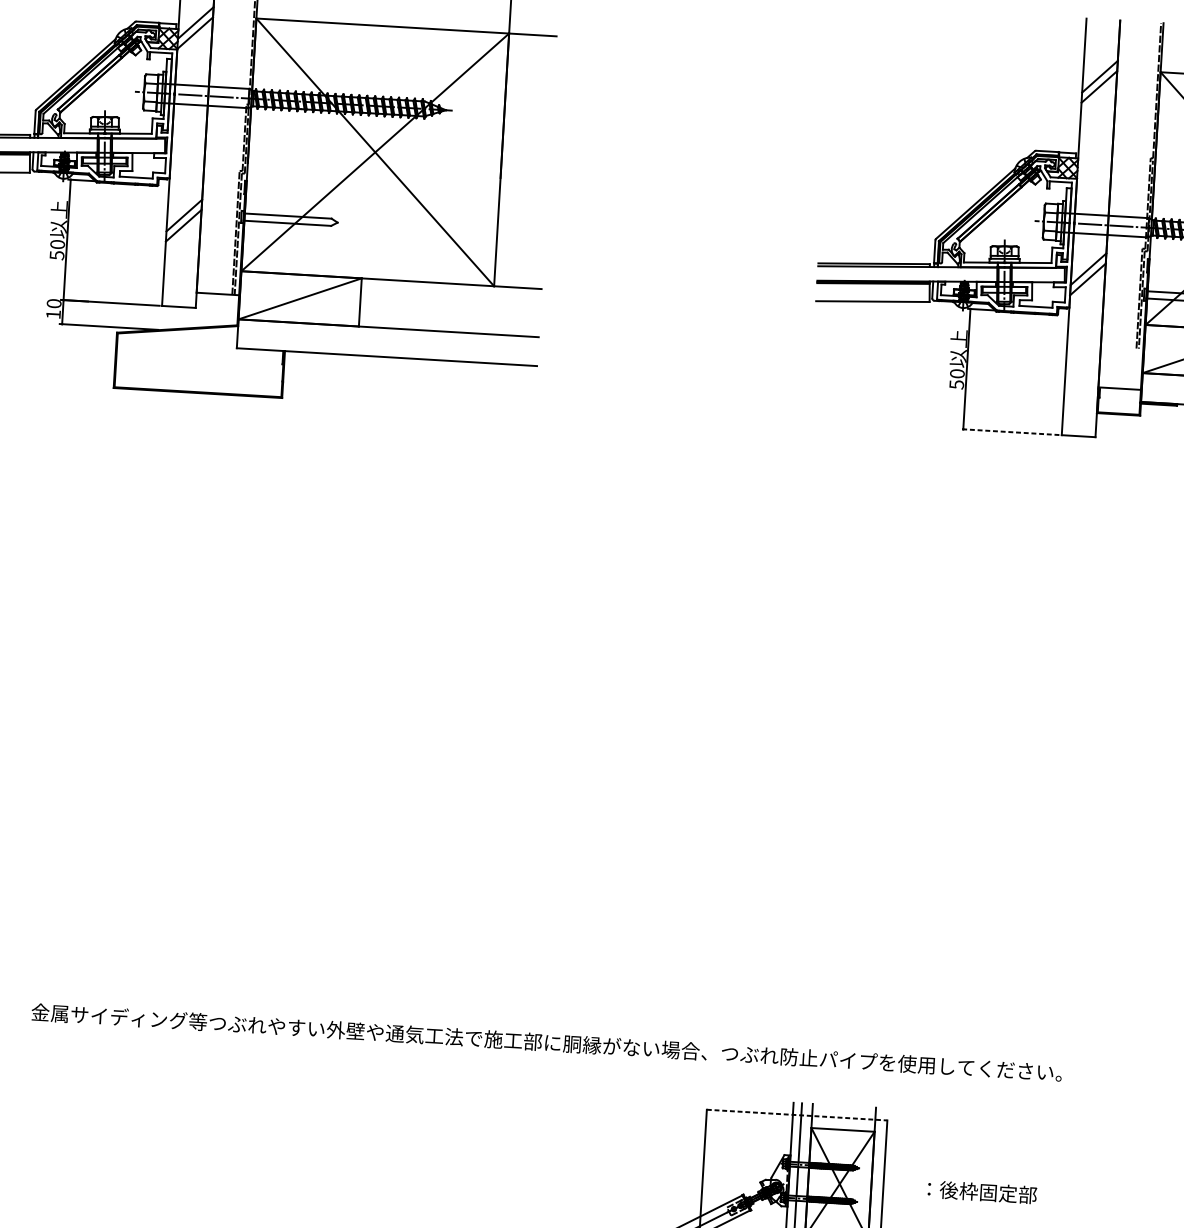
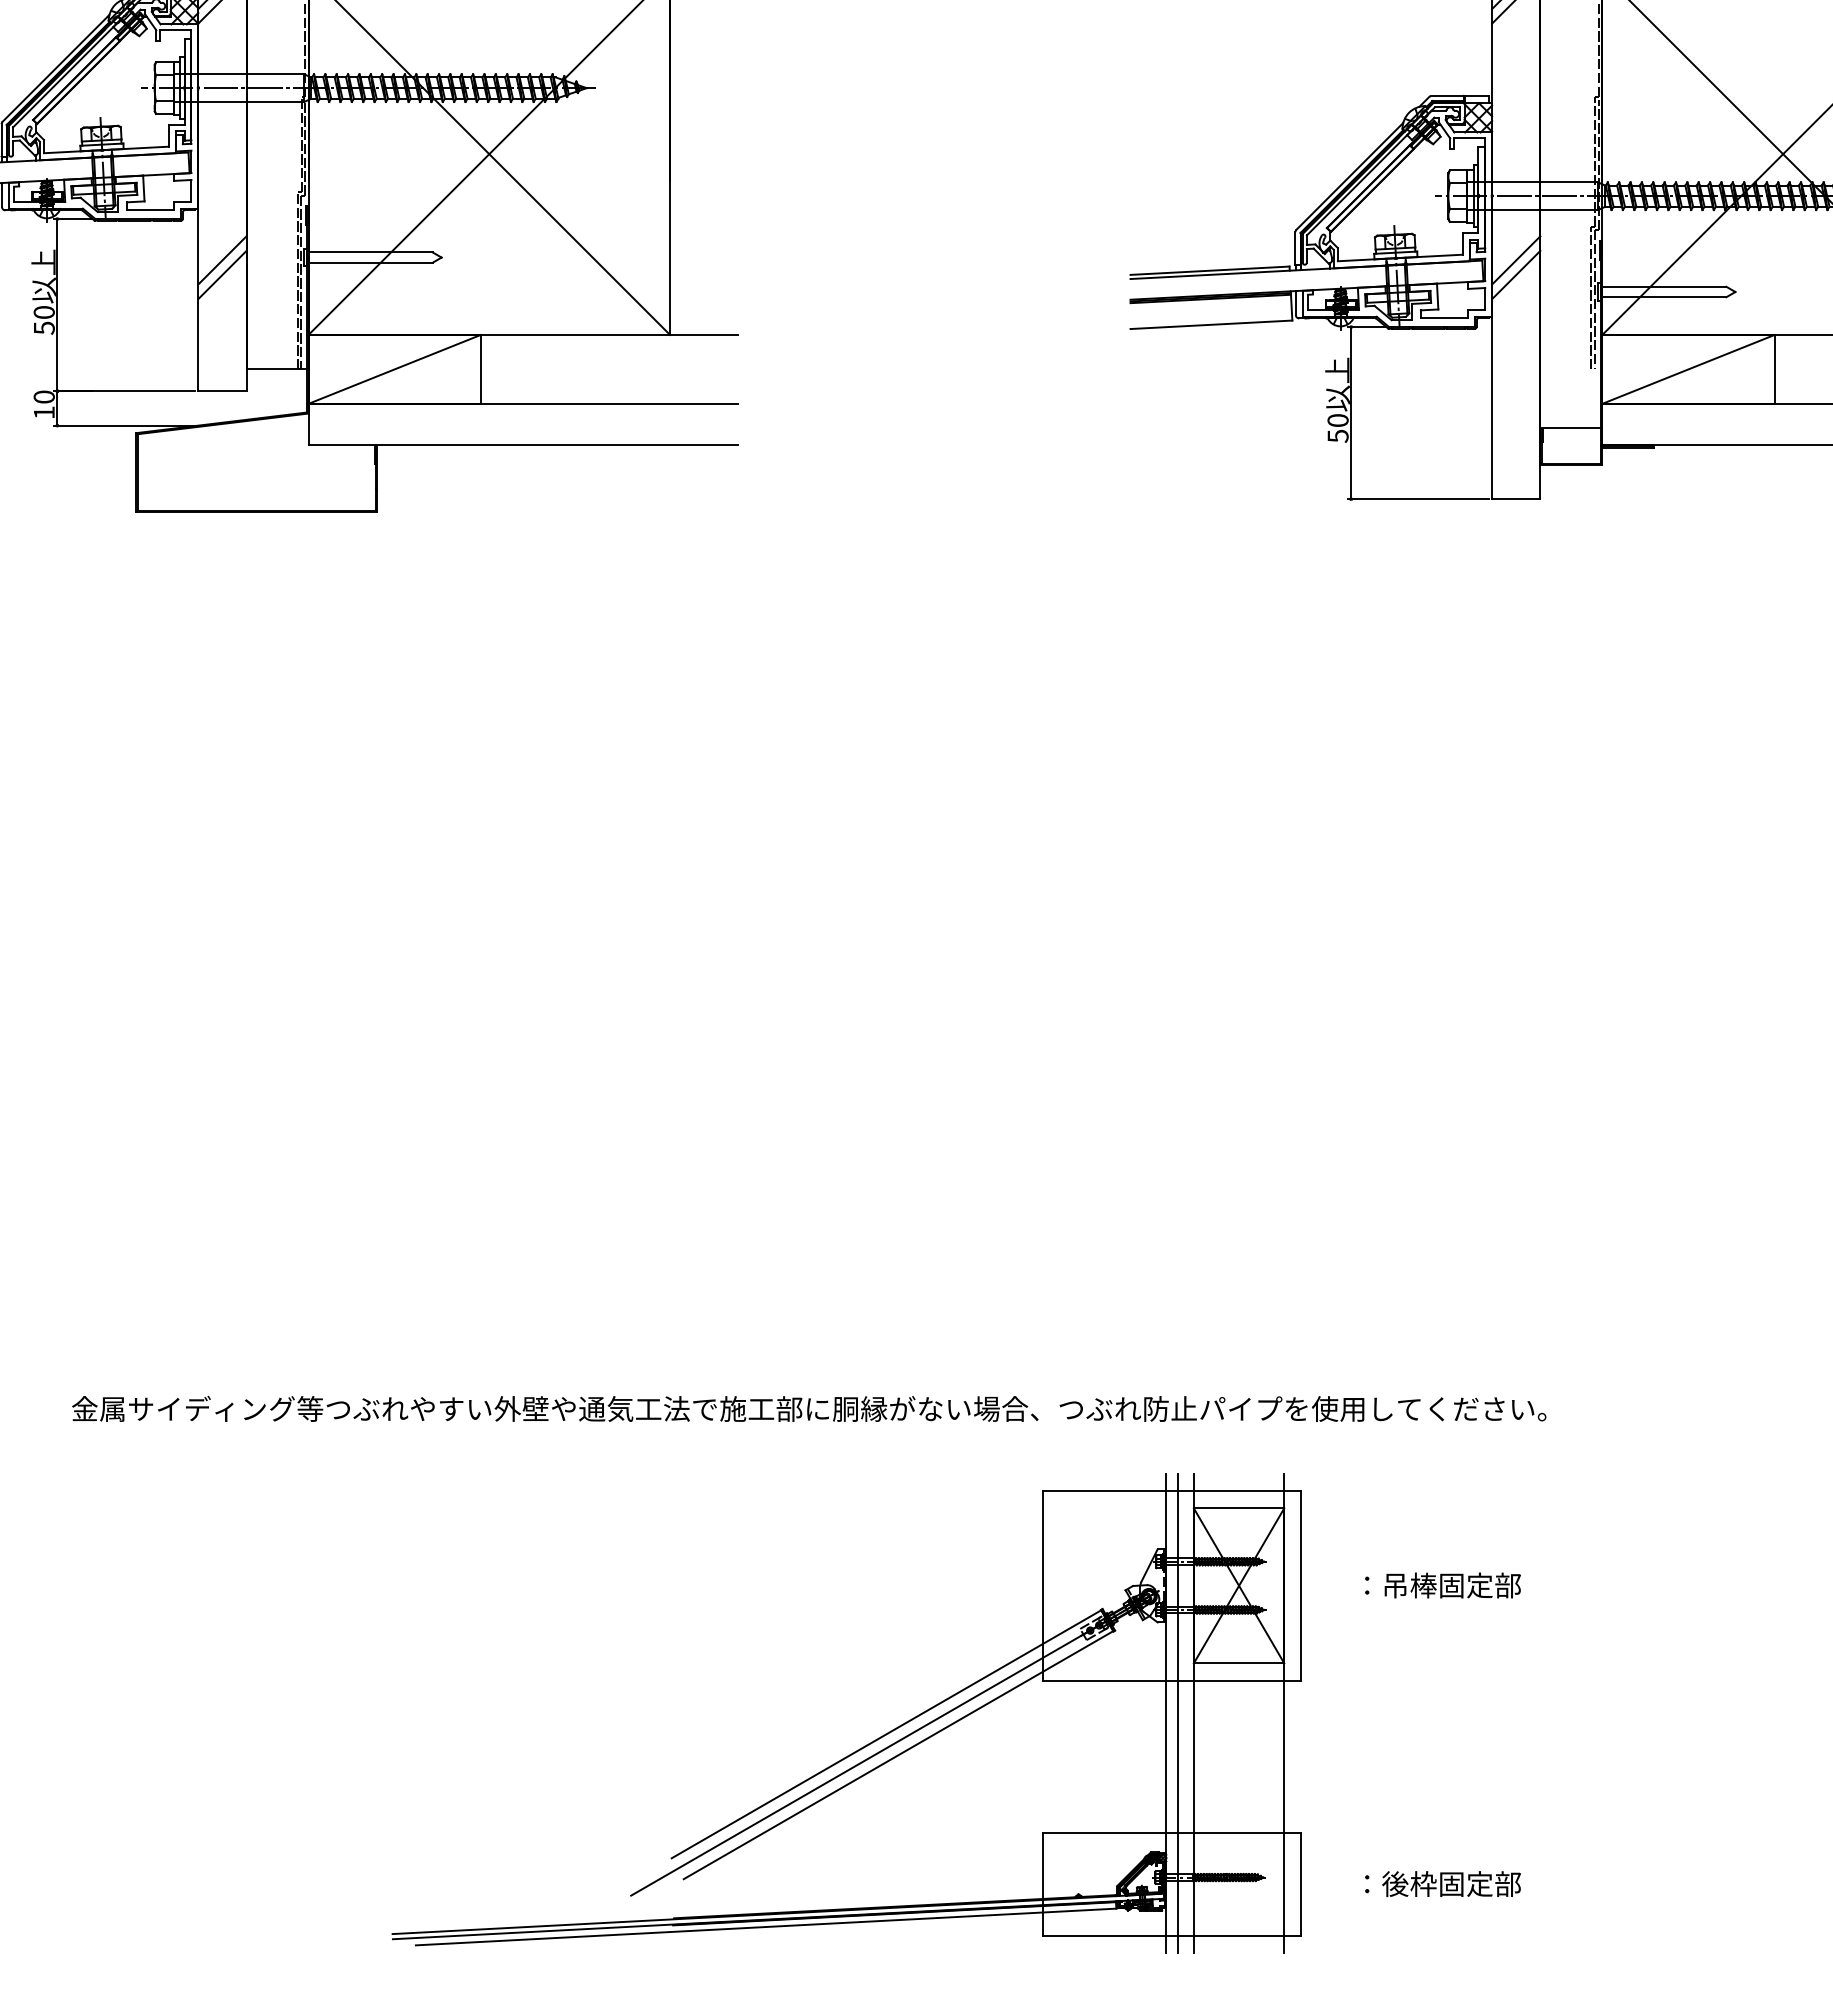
line: (1009, 432) -> (1417, 499), dashed -> solid
line: (797, 1115) -> (1172, 1491), dashed -> solid
text: (958, 1190) -> (1409, 1585), ：後枠固定部 -> ：吊棒固定部

